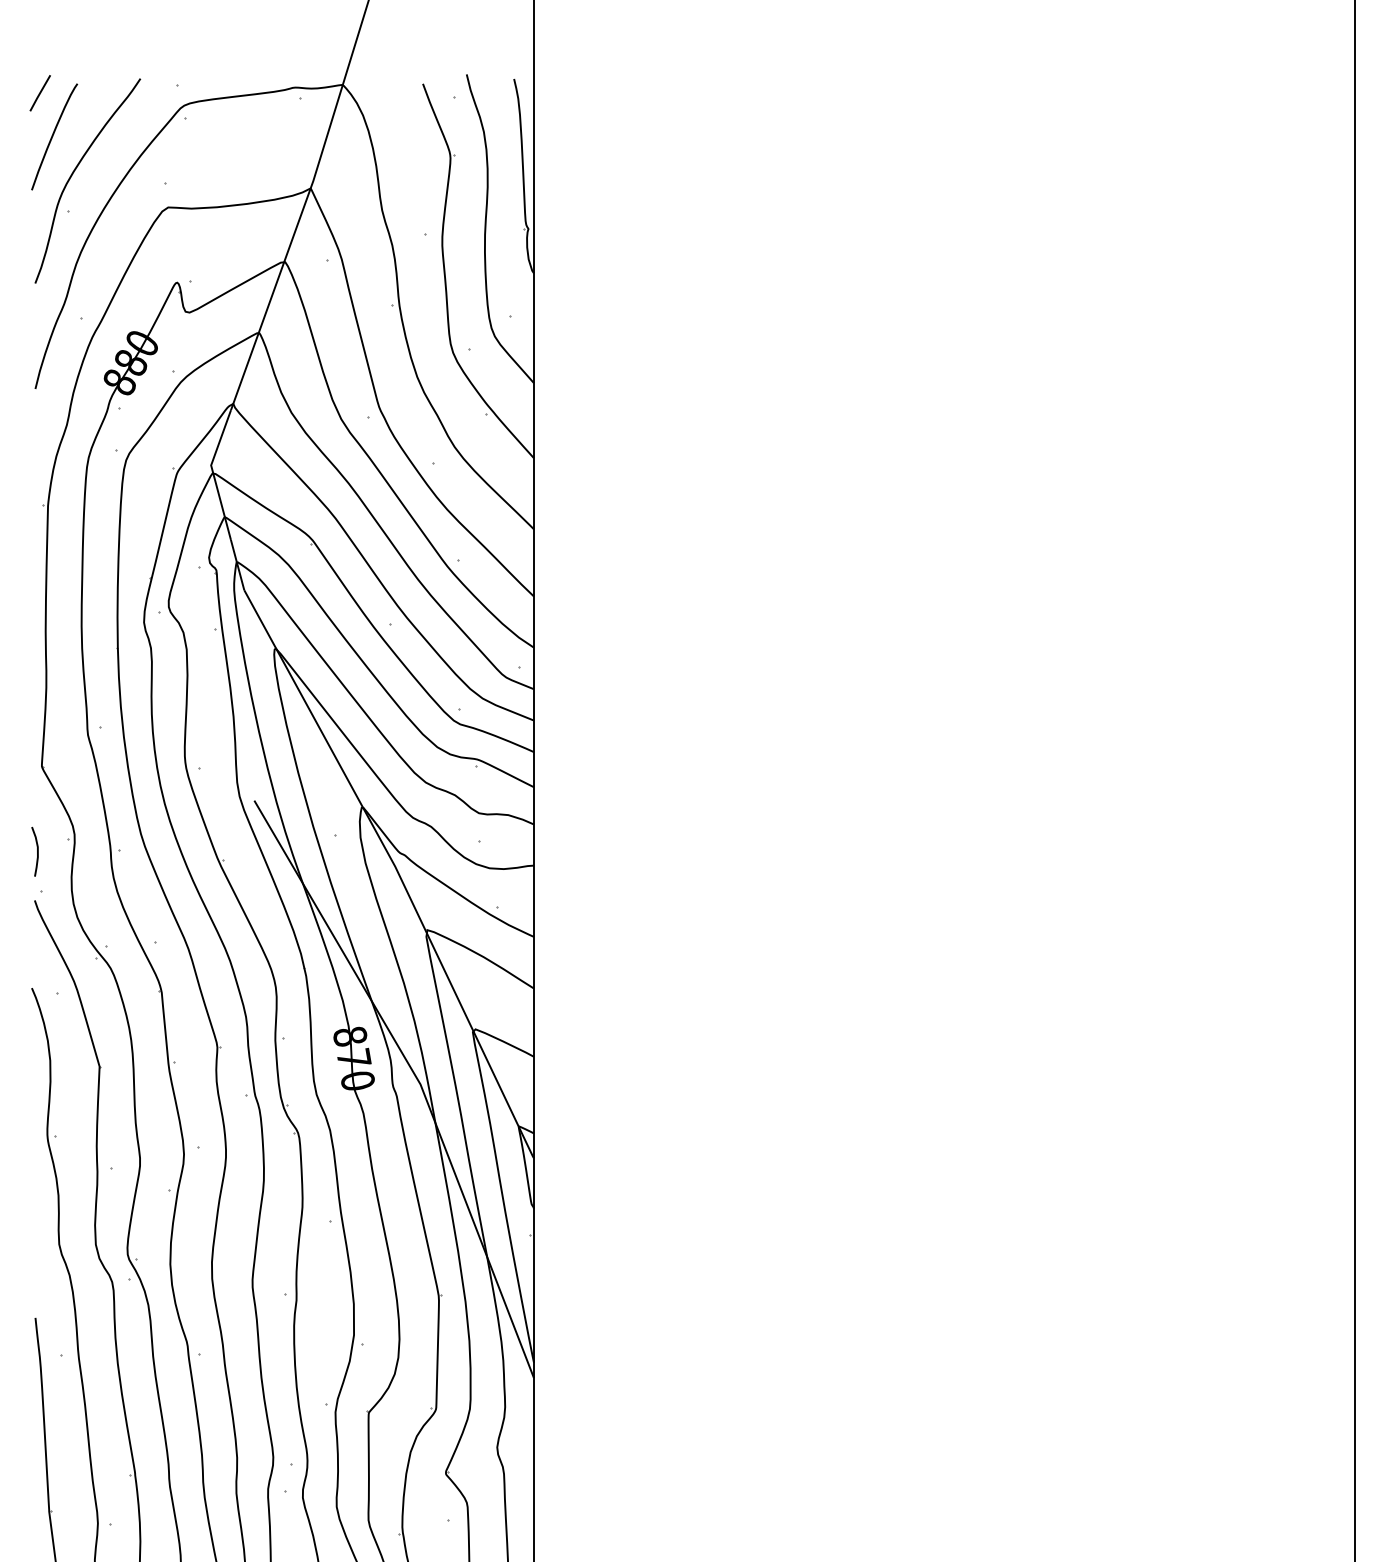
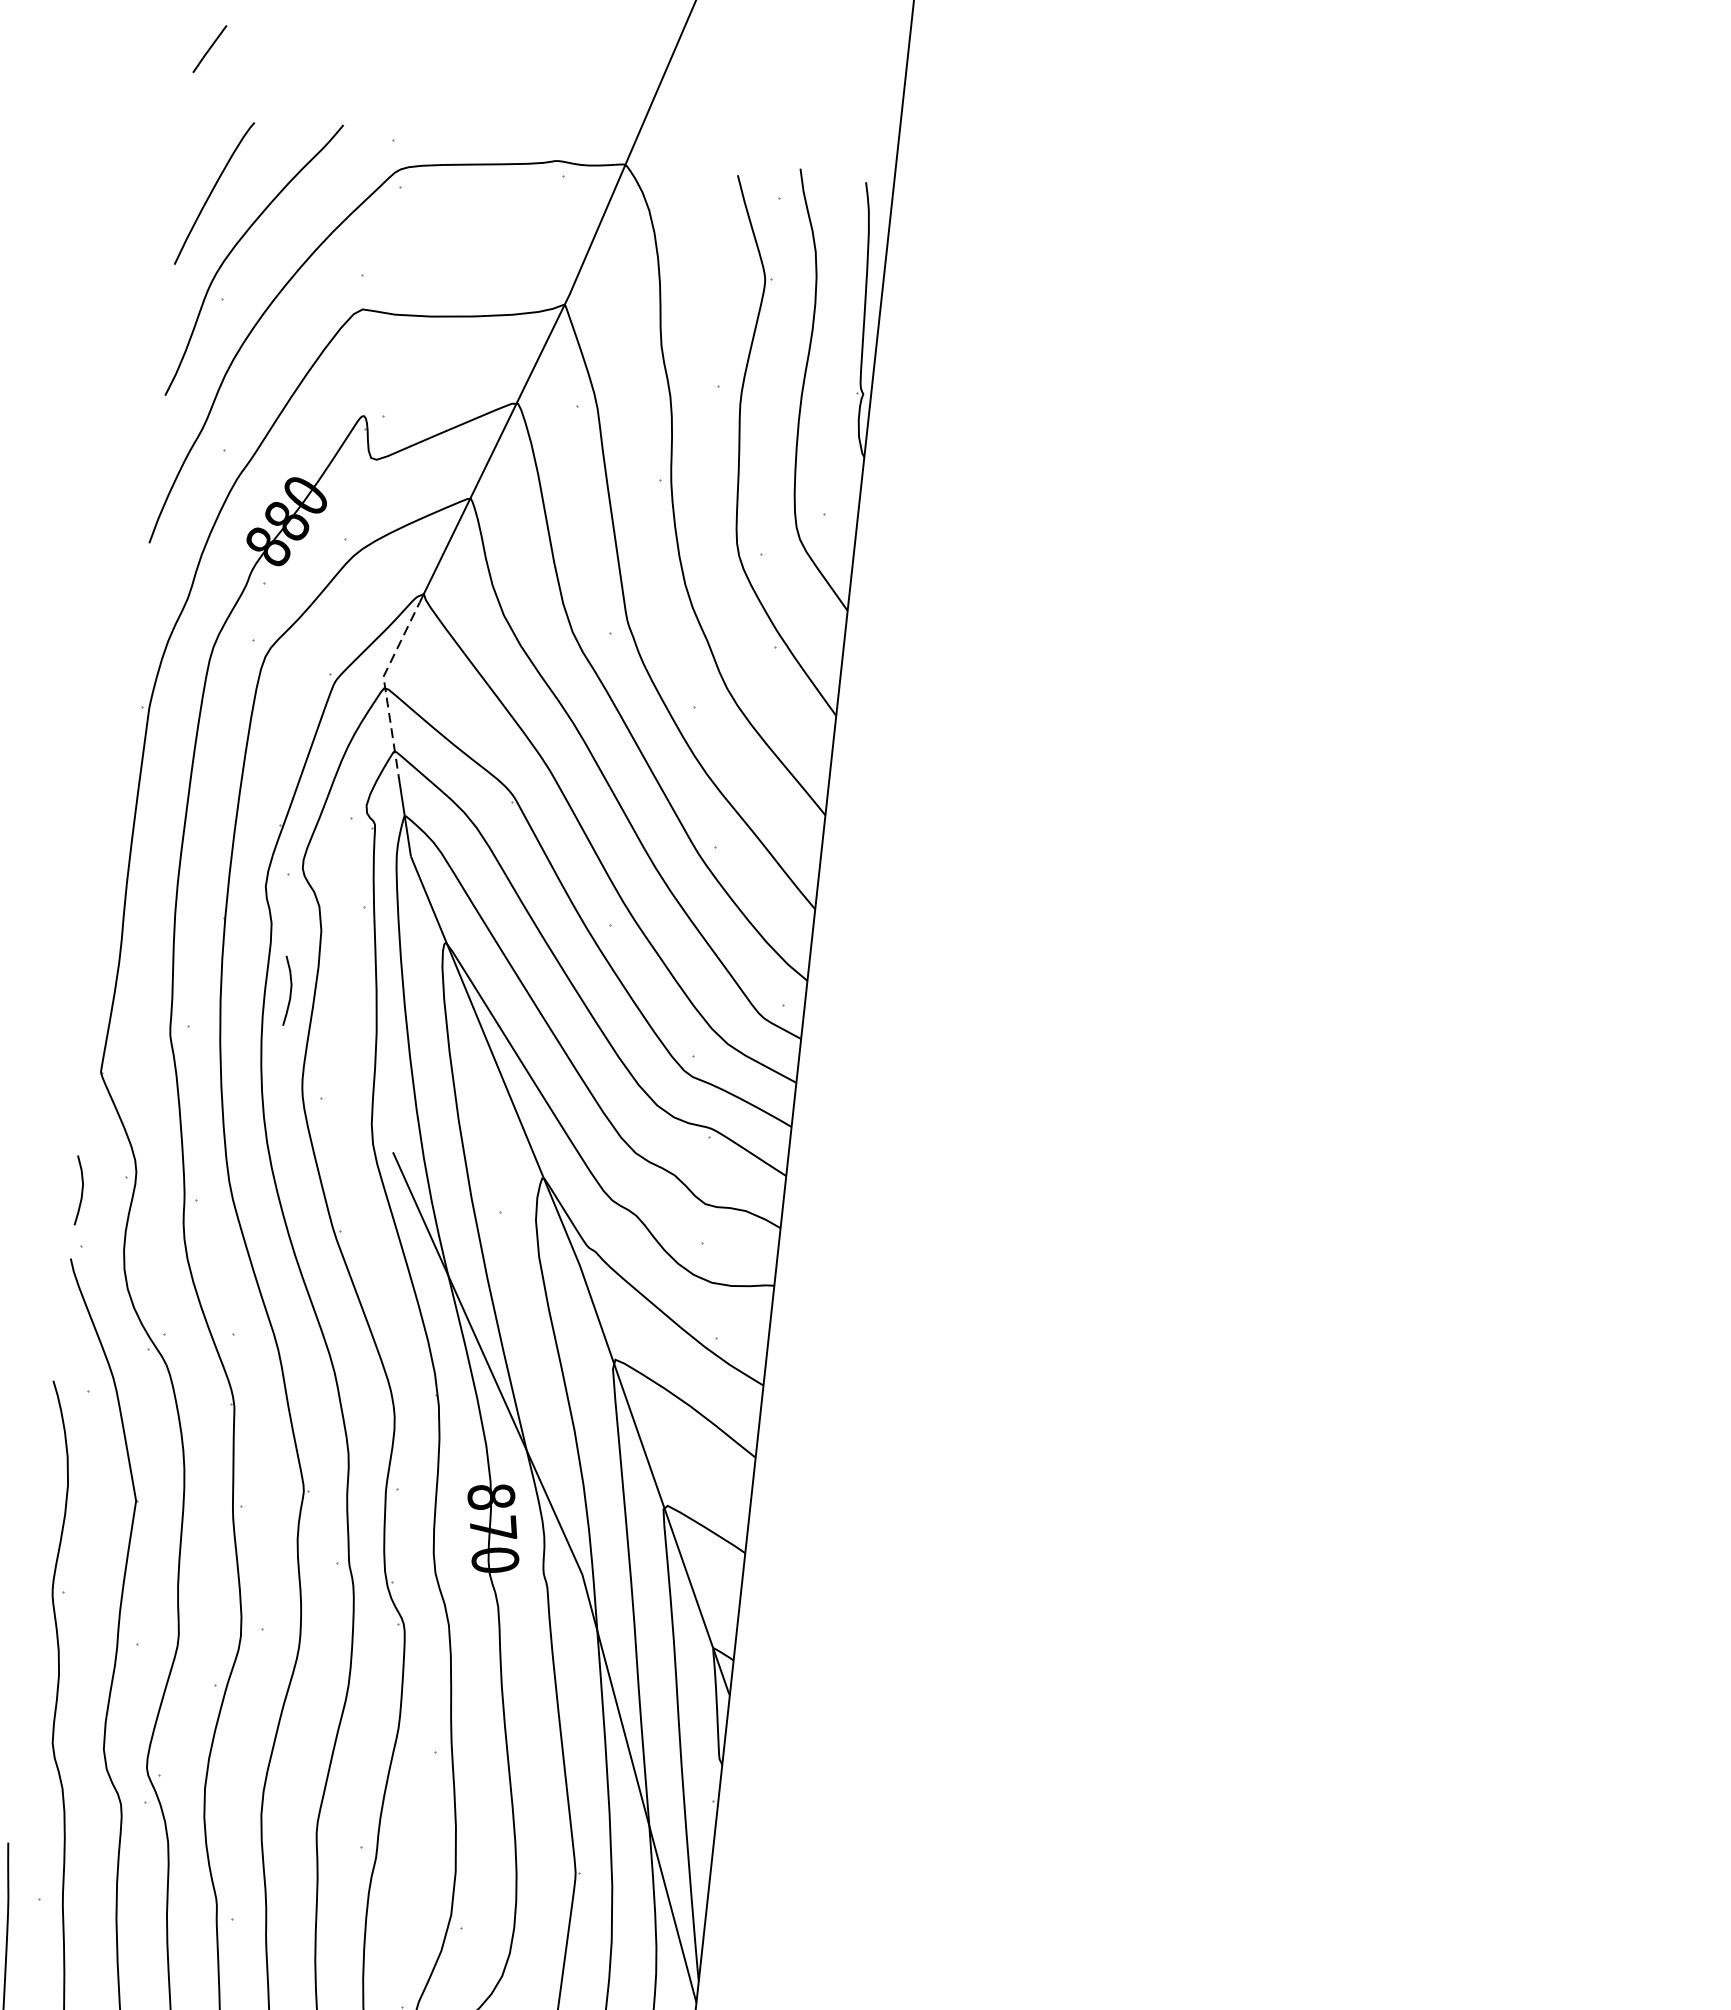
line: (39, 93) -> (208, 49), moved
line: (213, 473) -> (385, 688), solid -> dashed
curve: (169, 694) -> (290, 990), added

